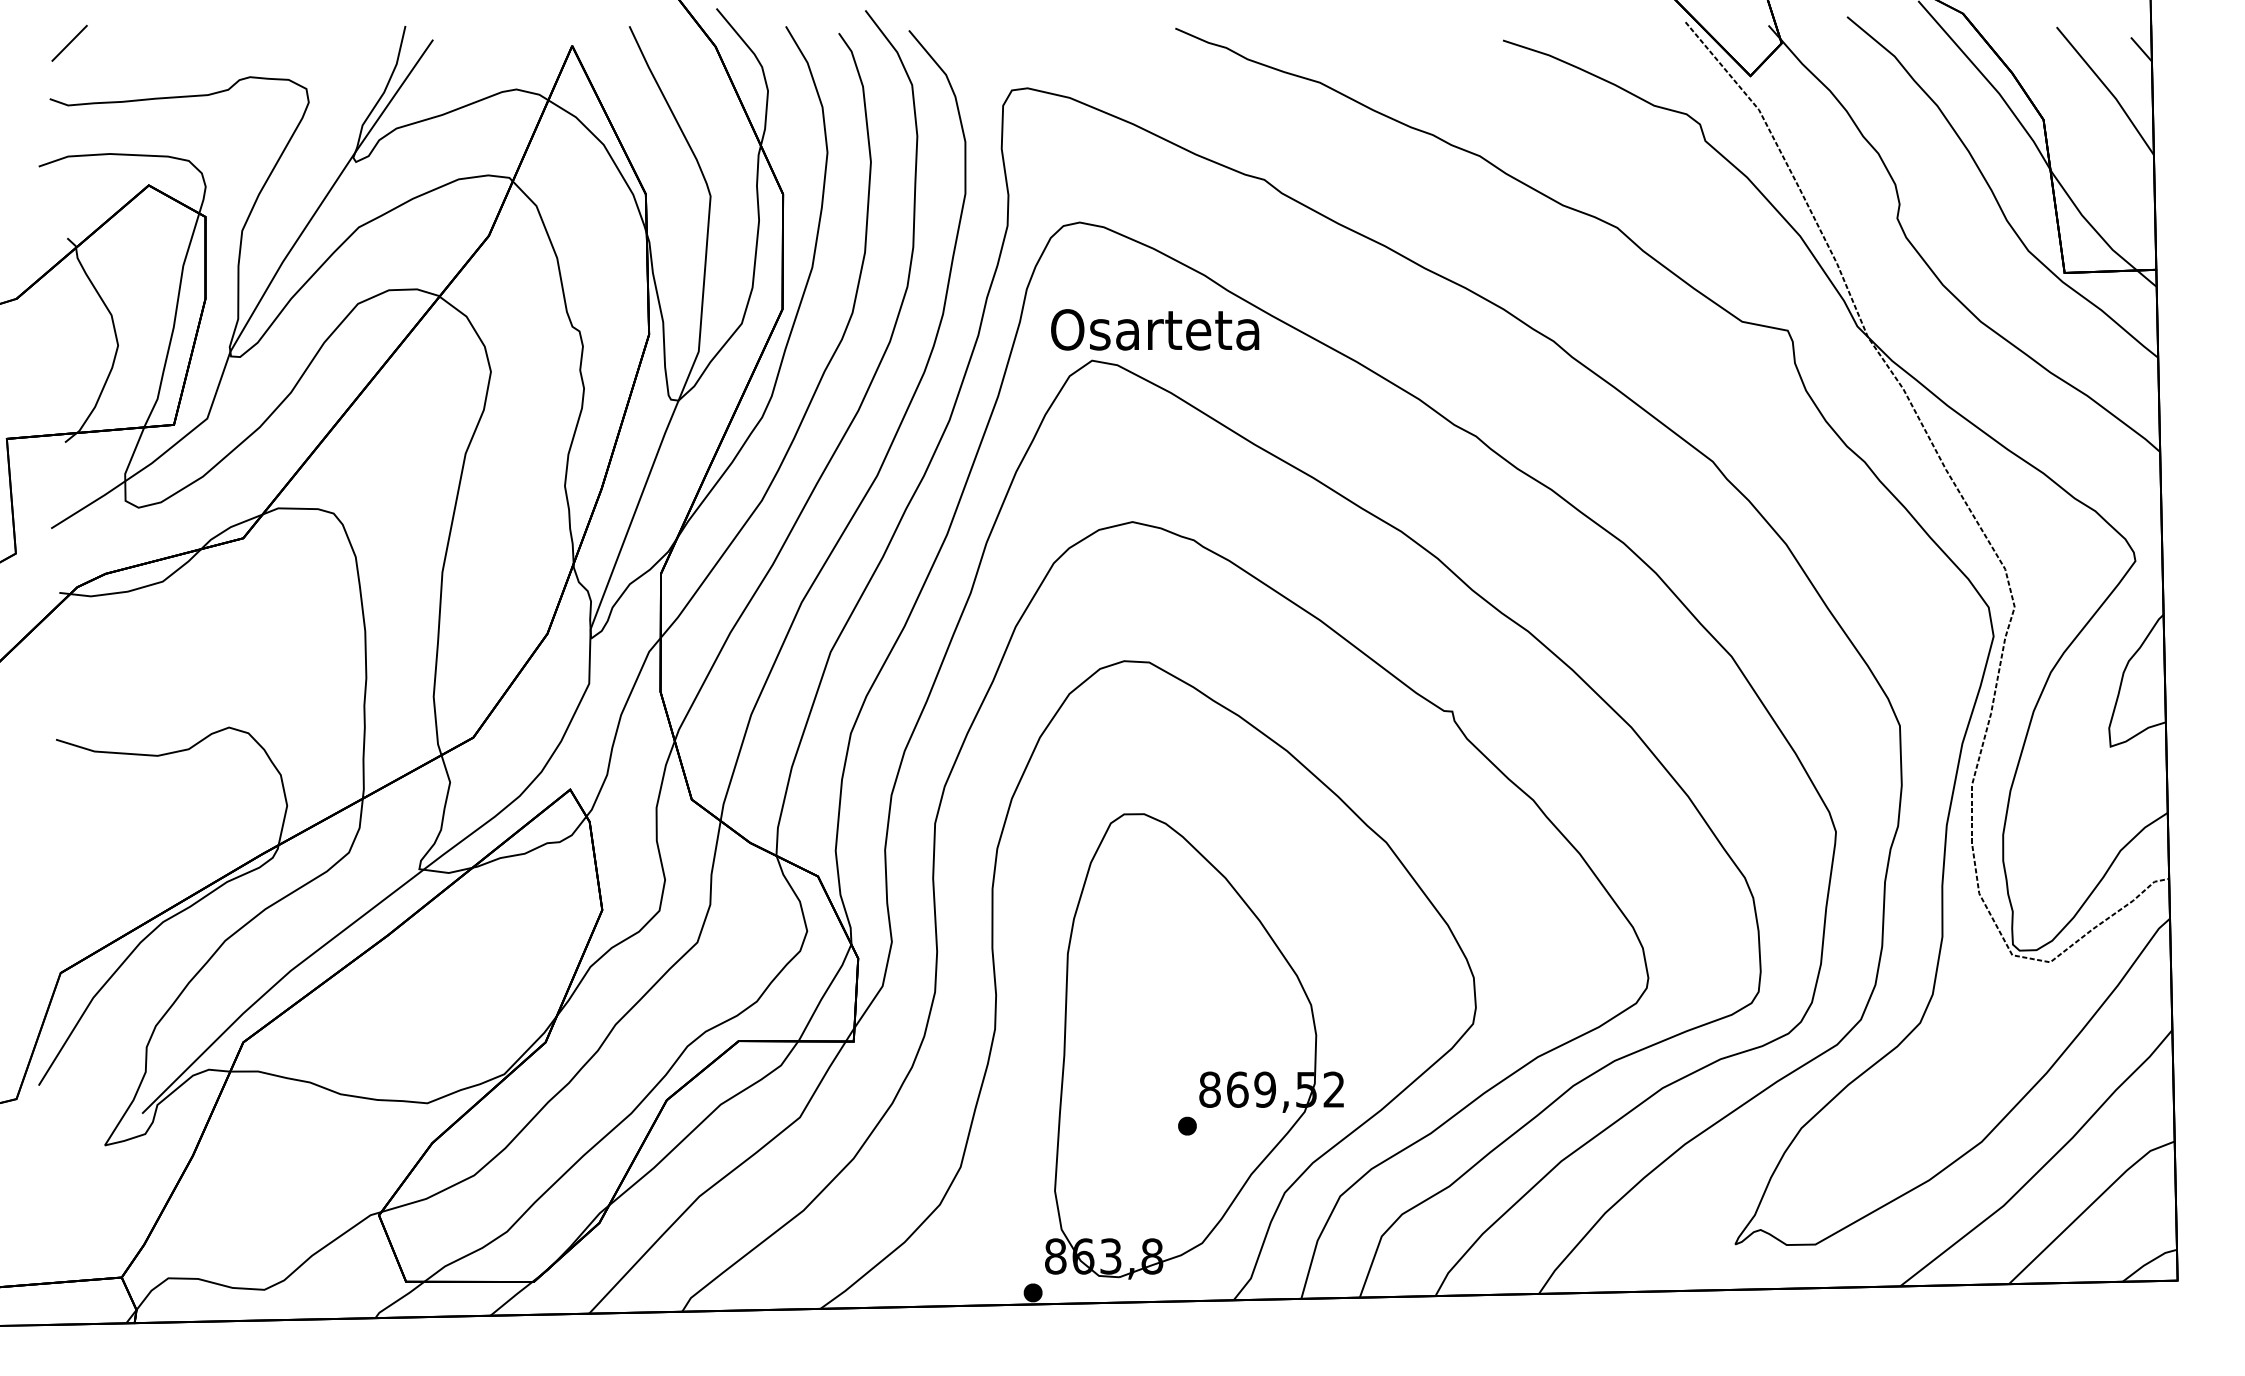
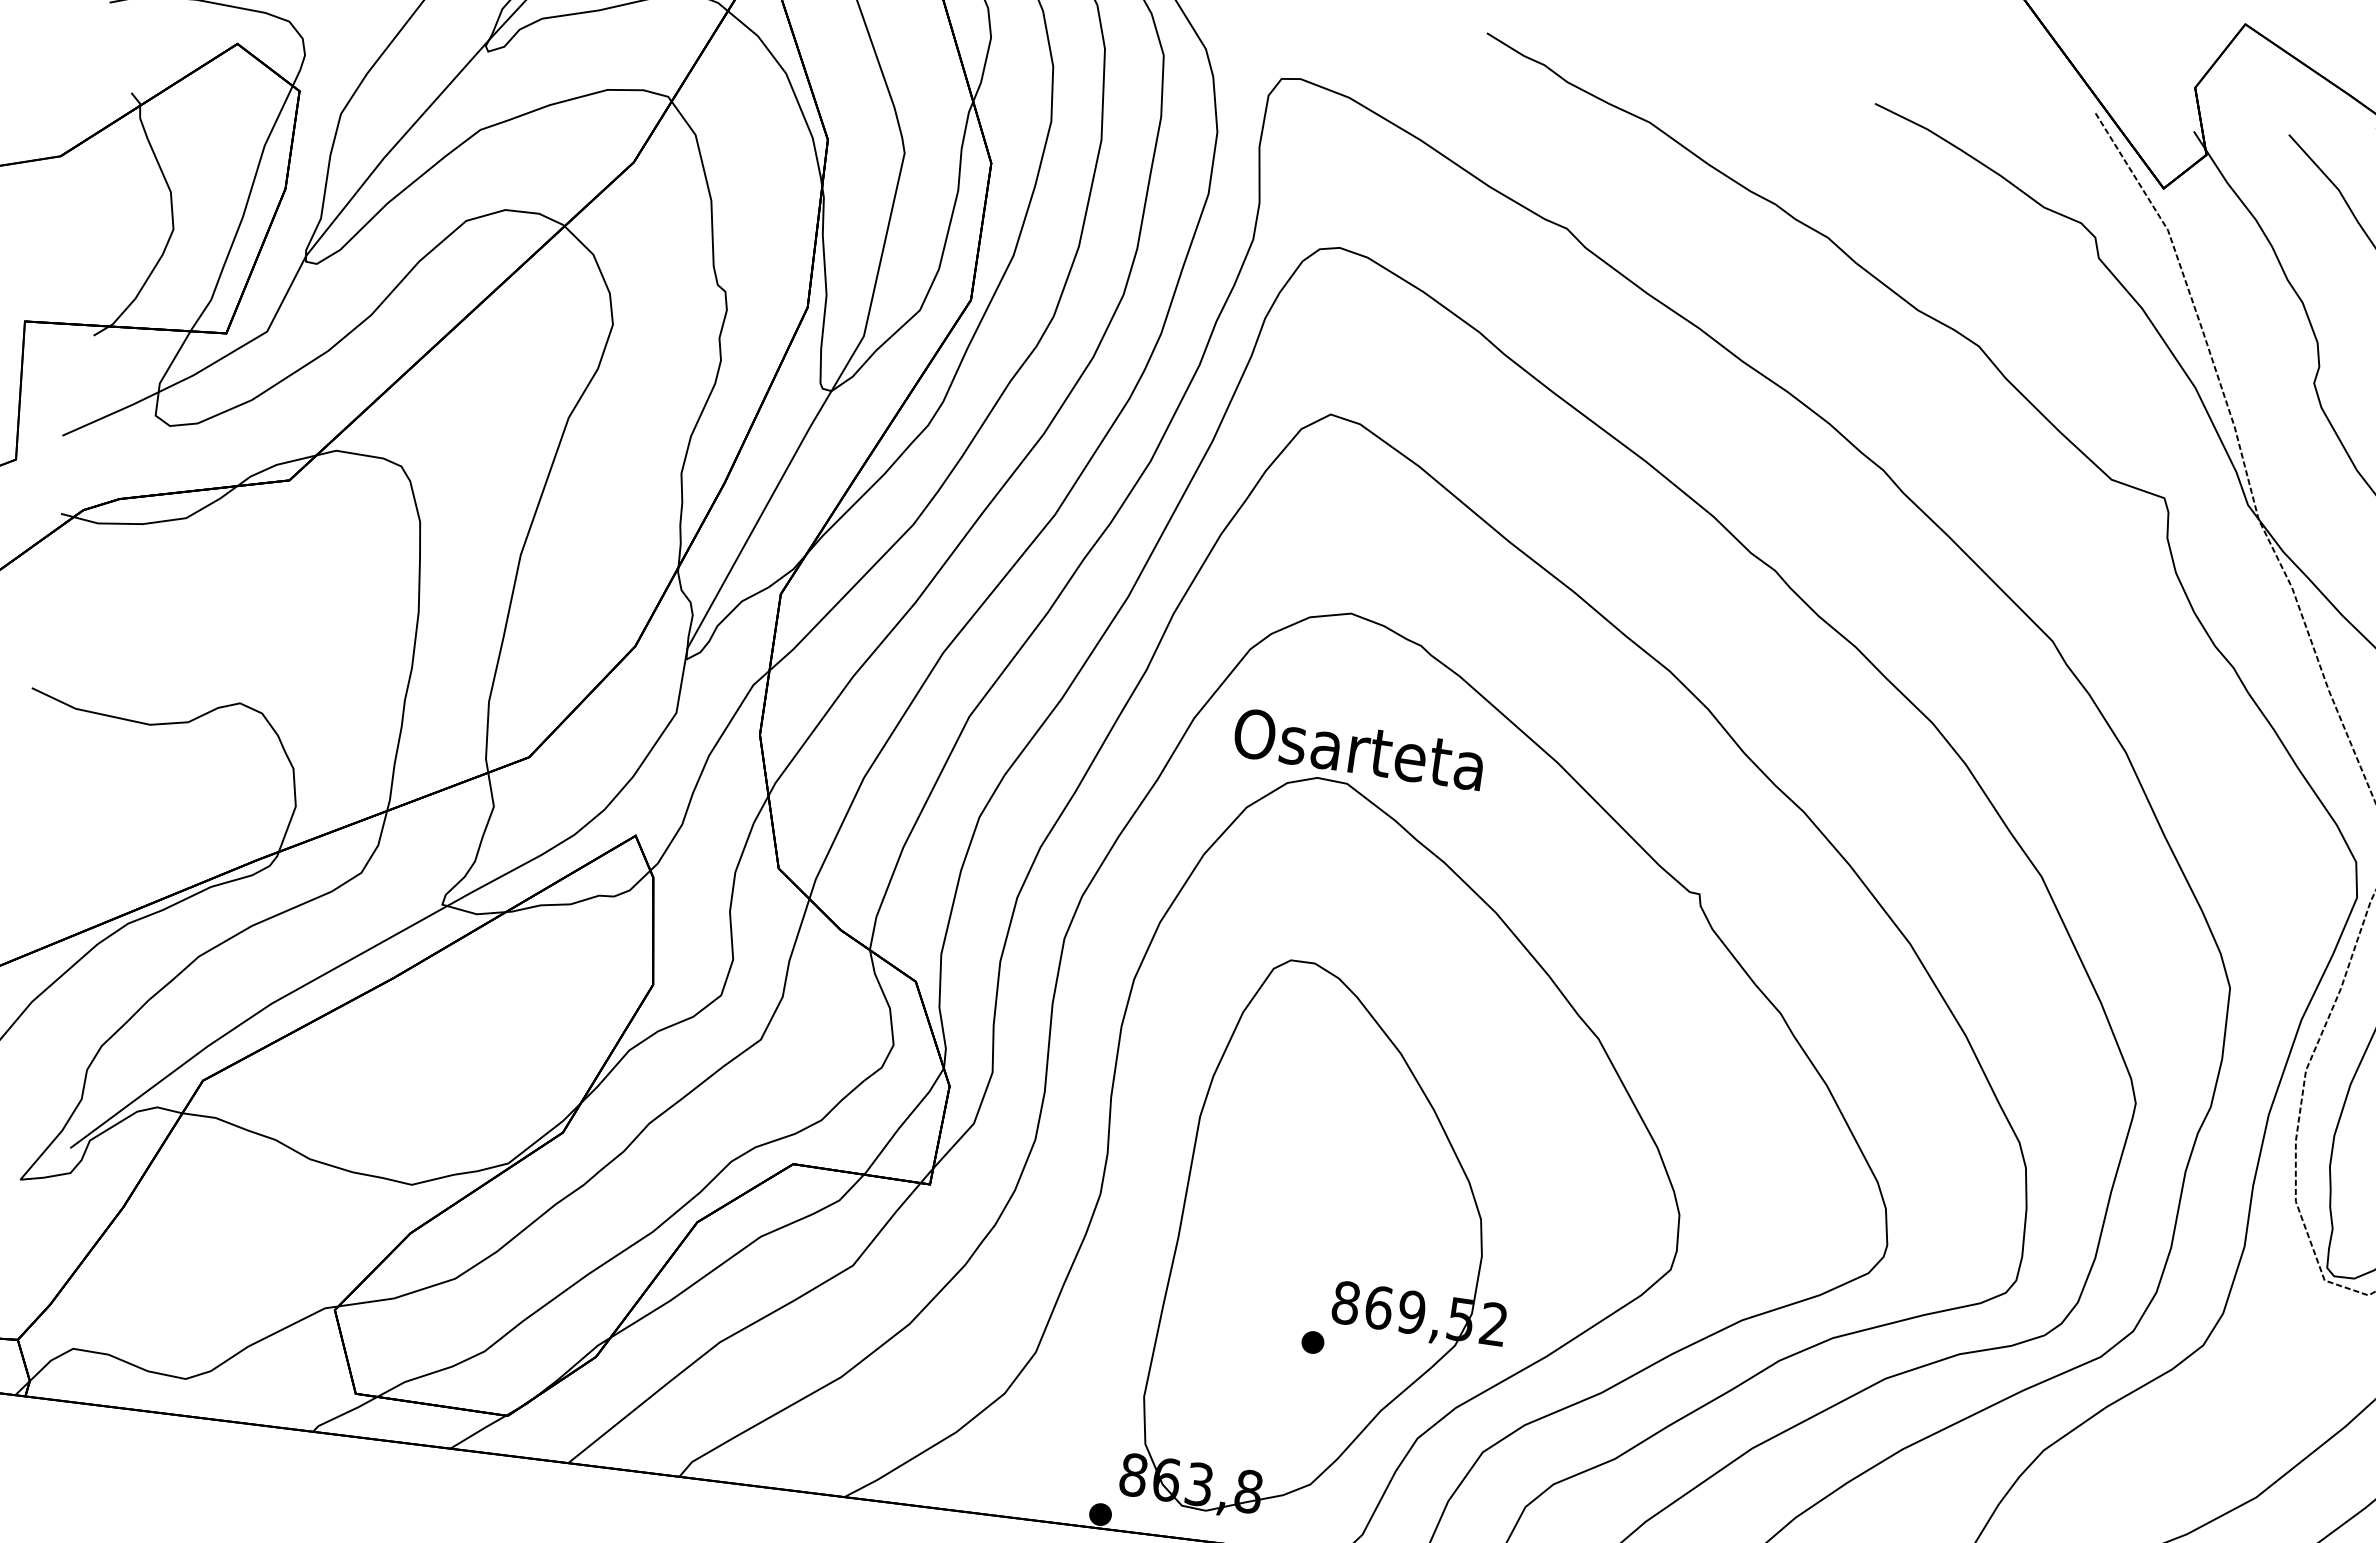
text: (1155, 329) -> (1359, 749), moved

